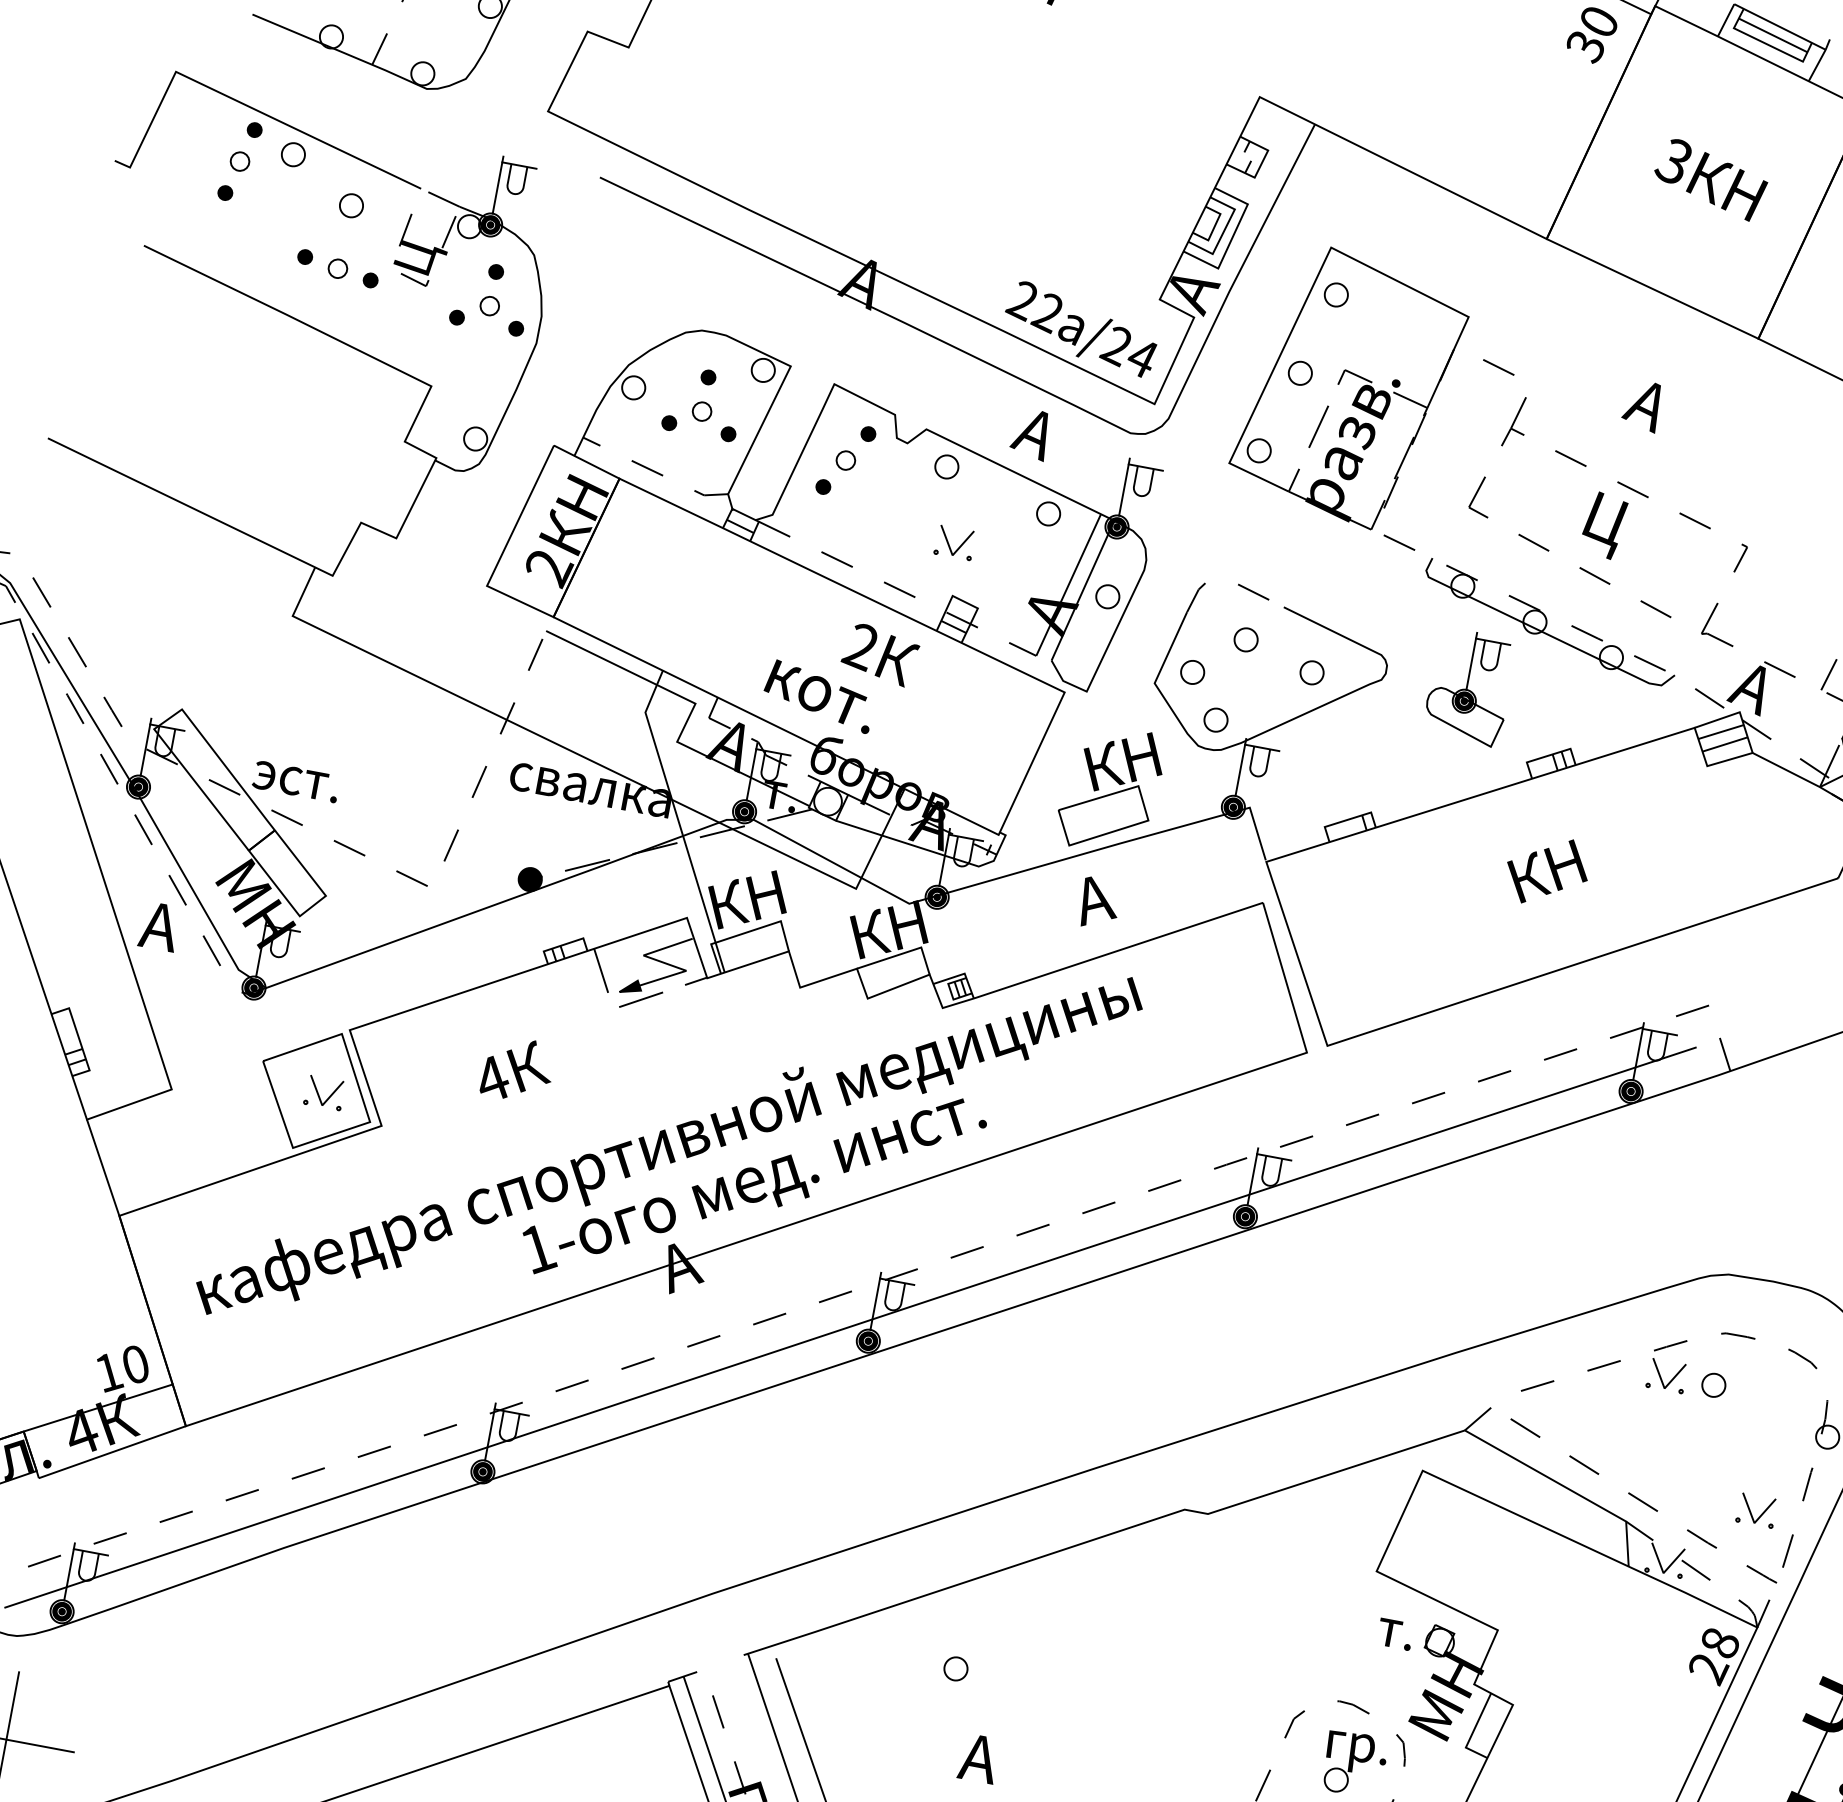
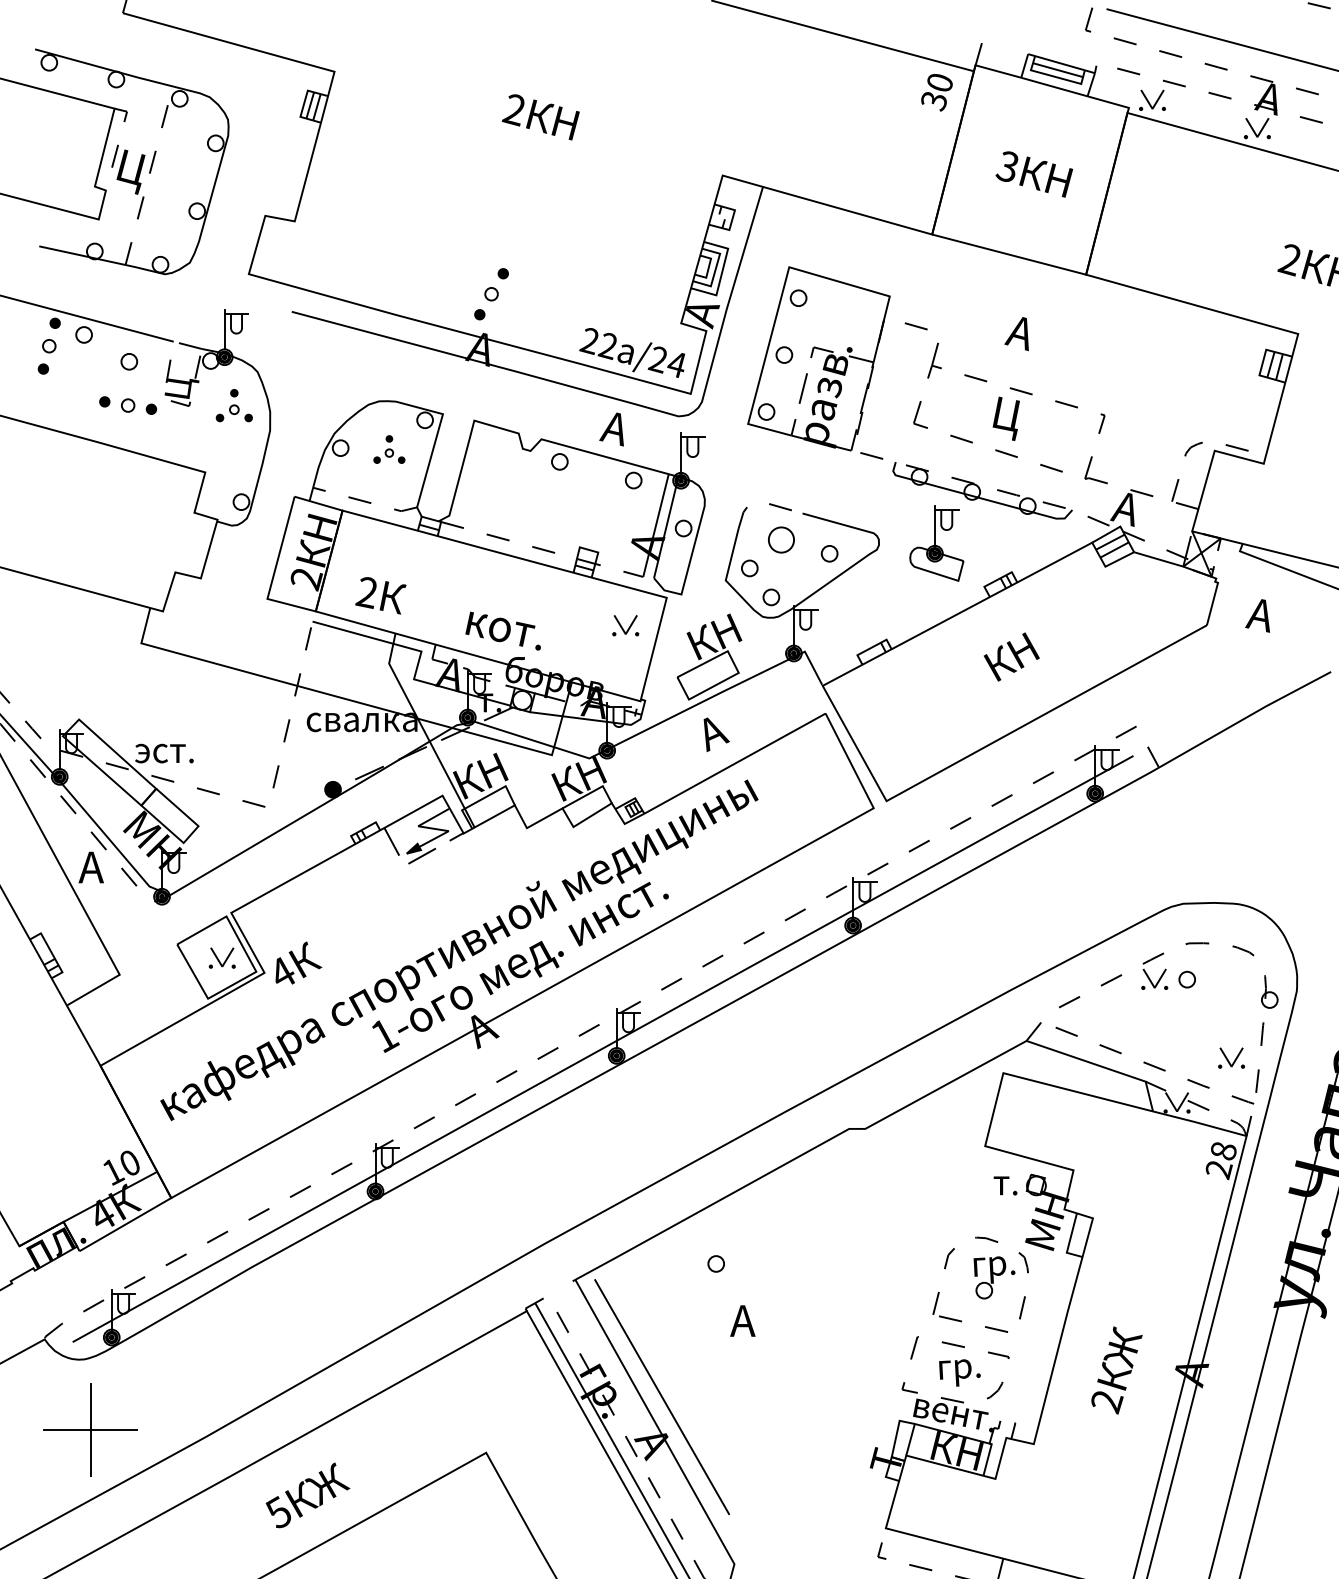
part: (491, 297) -> (234, 405), size x0.7
part: (703, 402) -> (389, 449), size x0.6
part: (845, 460) -> (491, 294), moved
part: (954, 542) -> (625, 625), moved
part: (1246, 639) -> (781, 539), size x1.6
text: (879, 654) -> (380, 595), moved
text: (518, 1068) -> (298, 962), moved

